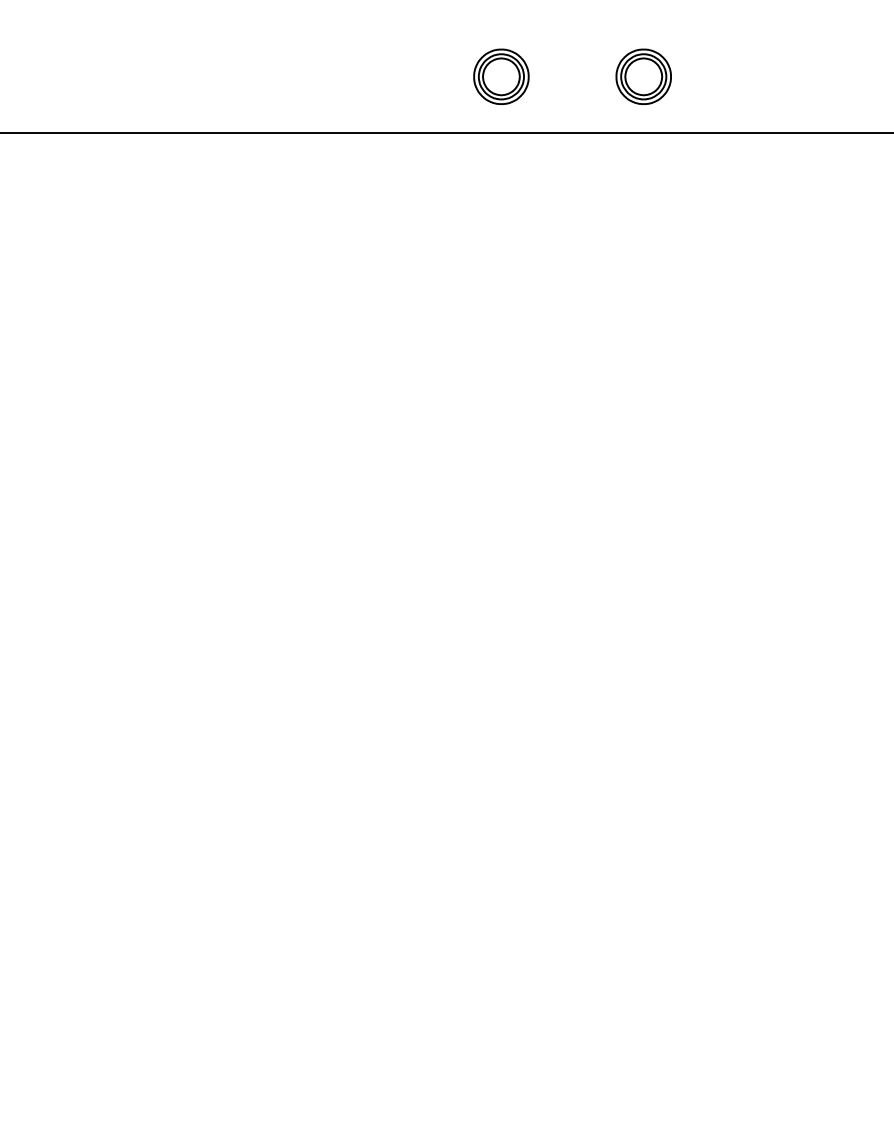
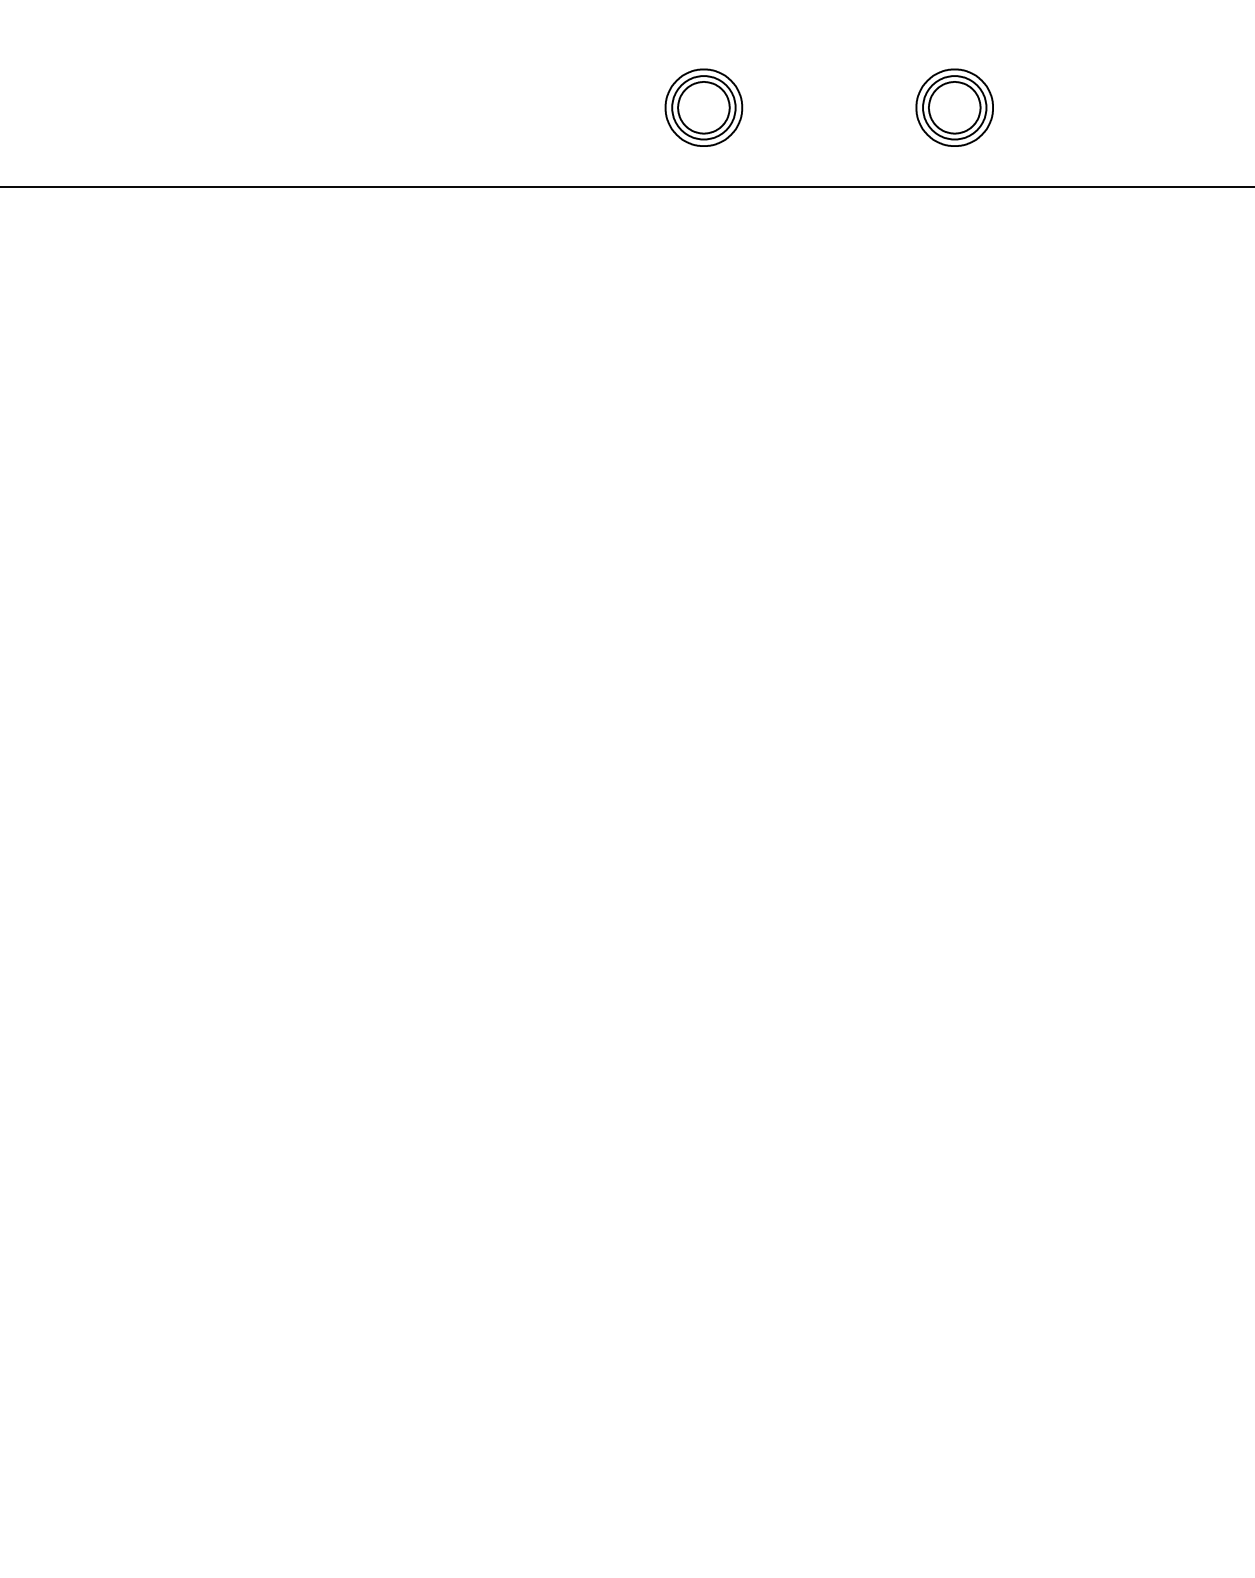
part: (643, 76) -> (954, 107), moved

